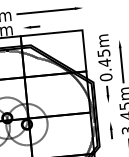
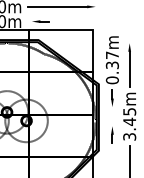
text: (103, 58) -> (111, 60), 0.45m -> 0.37m

